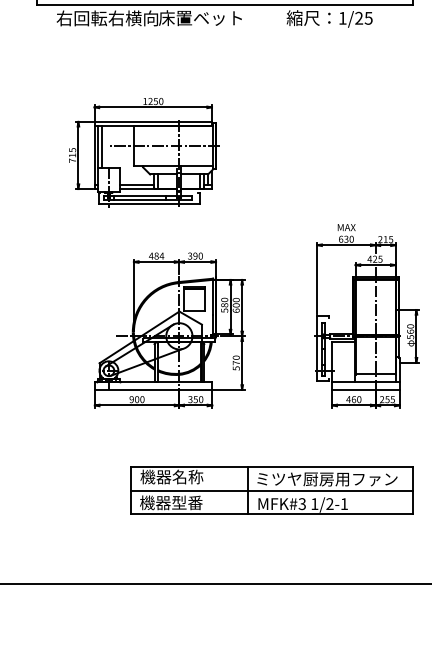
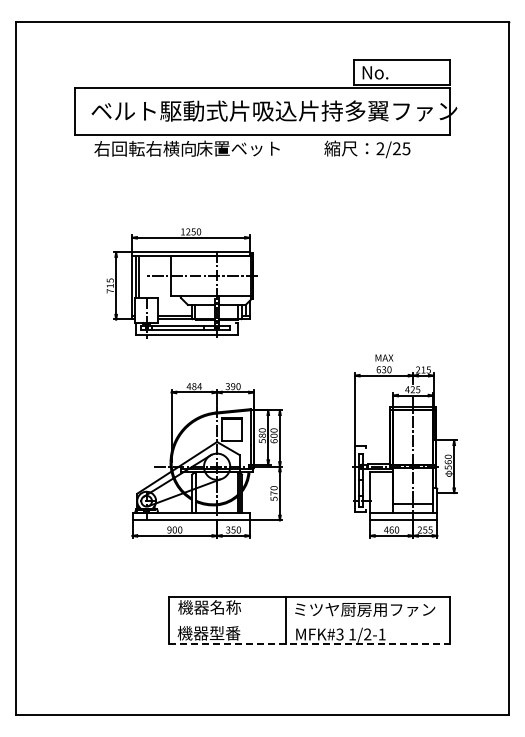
text: (342, 18) -> (380, 148), 1/25 -> 2/25
line: (271, 490) -> (309, 620), removed
line: (271, 514) -> (309, 644), solid -> dashed

